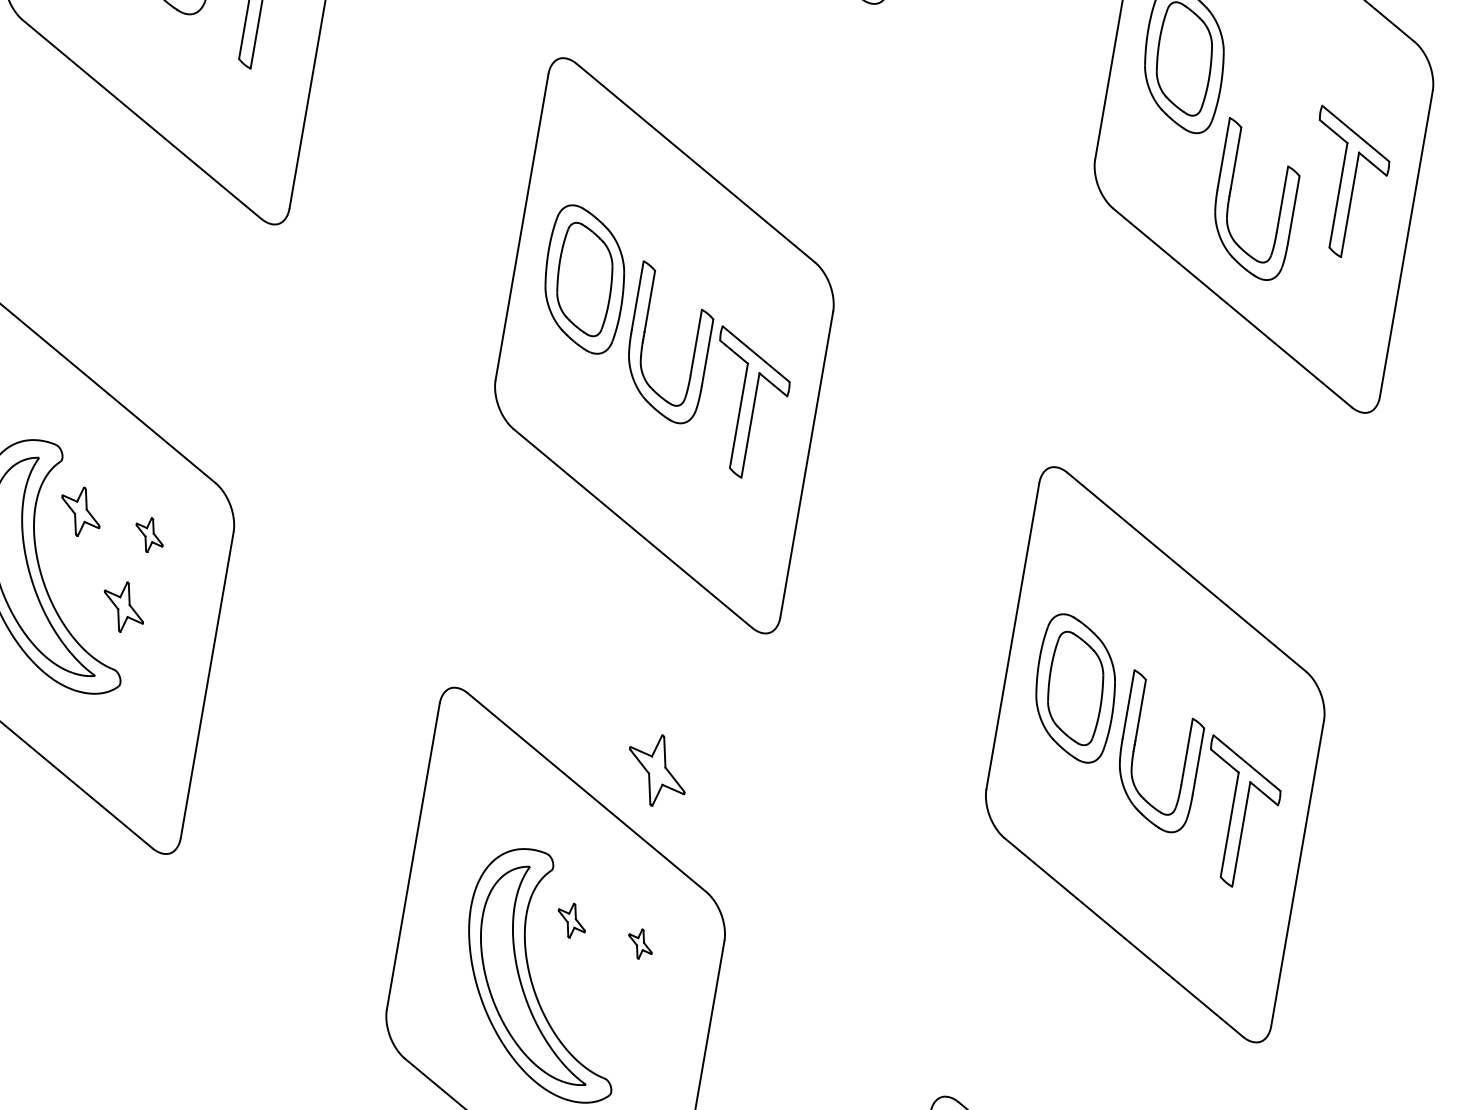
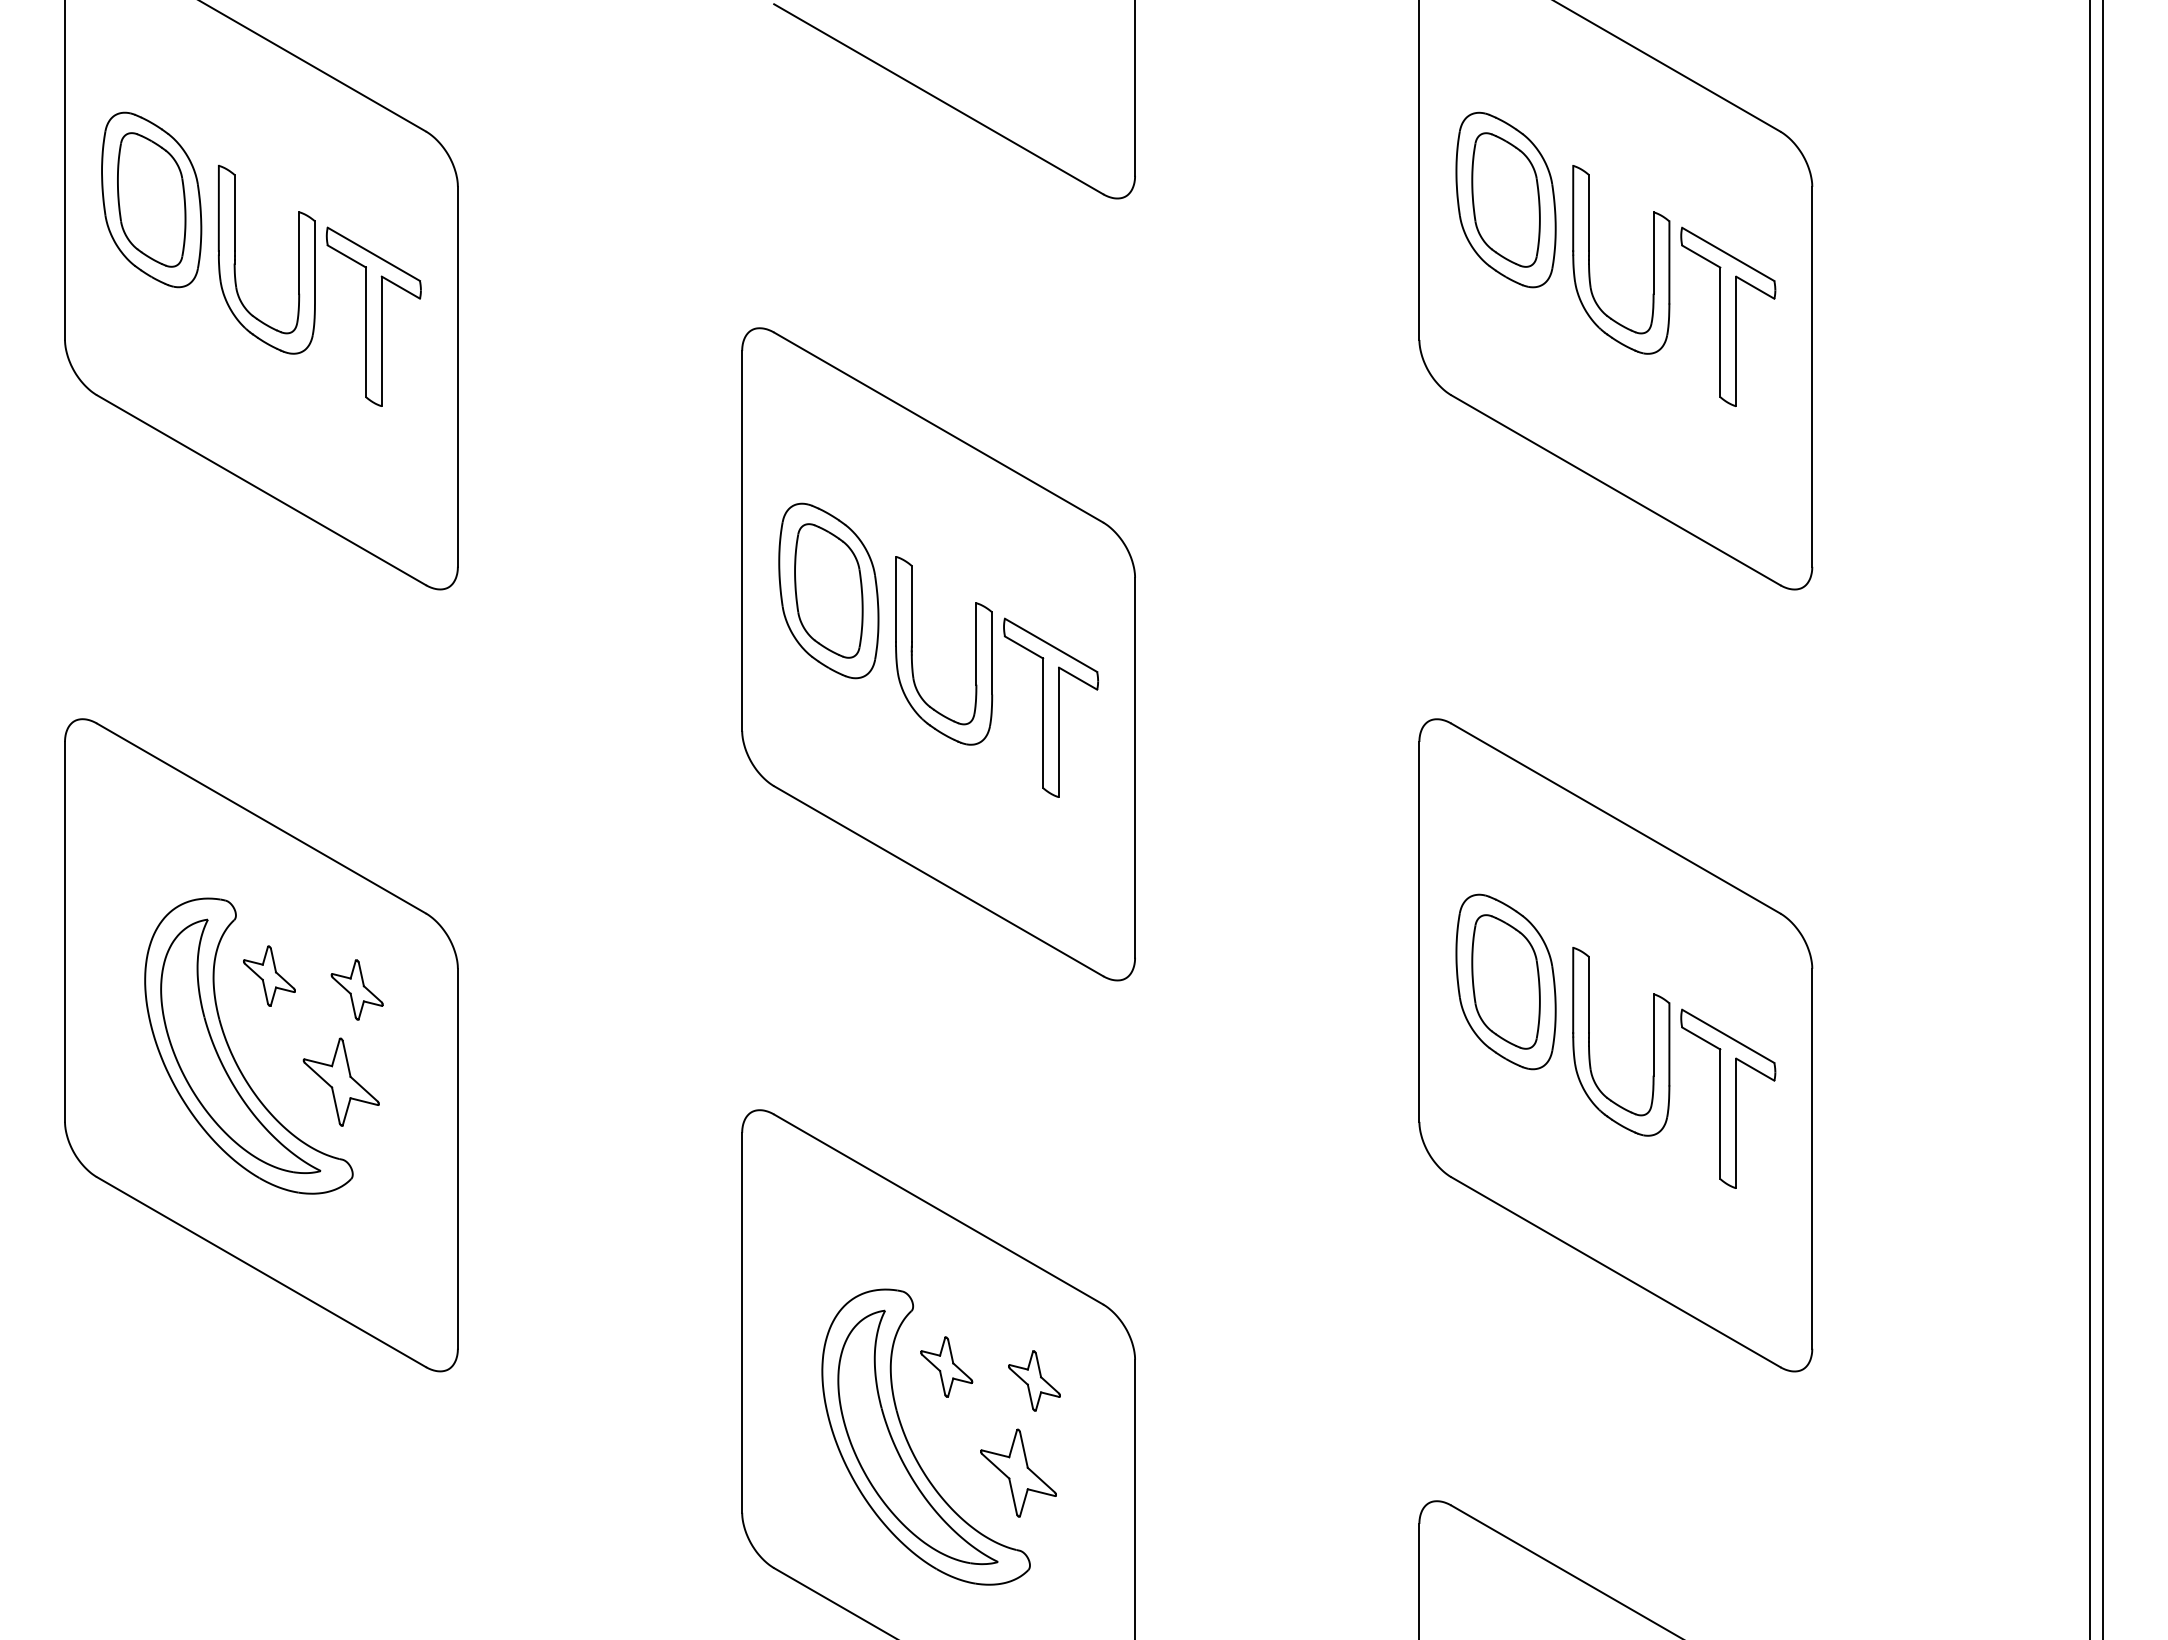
part: (1229, 195) -> (1589, 259), moved
part: (149, 534) -> (356, 989), size x1.43
part: (123, 606) -> (340, 1081), size x1.43
part: (657, 770) -> (1018, 1472), moved
part: (571, 920) -> (946, 1366), size x1.43
part: (640, 943) -> (1034, 1380), size x1.67

